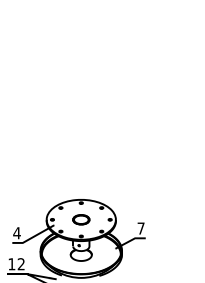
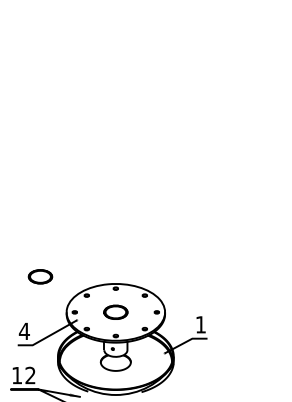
part: (28, 194) -> (40, 276), added
text: (140, 228) -> (200, 324), 7 -> 1

